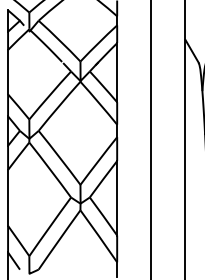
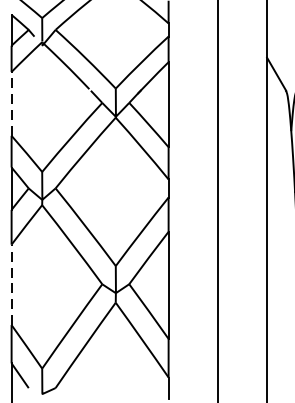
line: (8, 71) -> (12, 102), solid -> dashed
line: (8, 197) -> (12, 284), solid -> dashed

